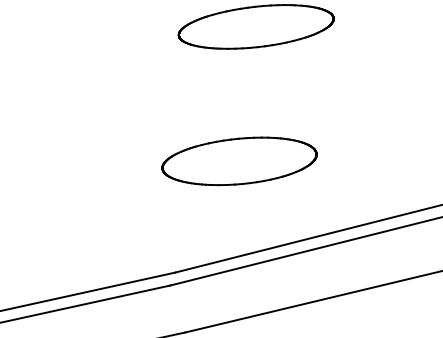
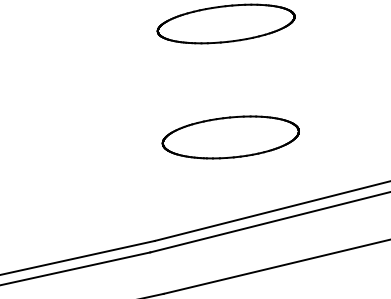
part: (239, 161) -> (230, 137), moved

